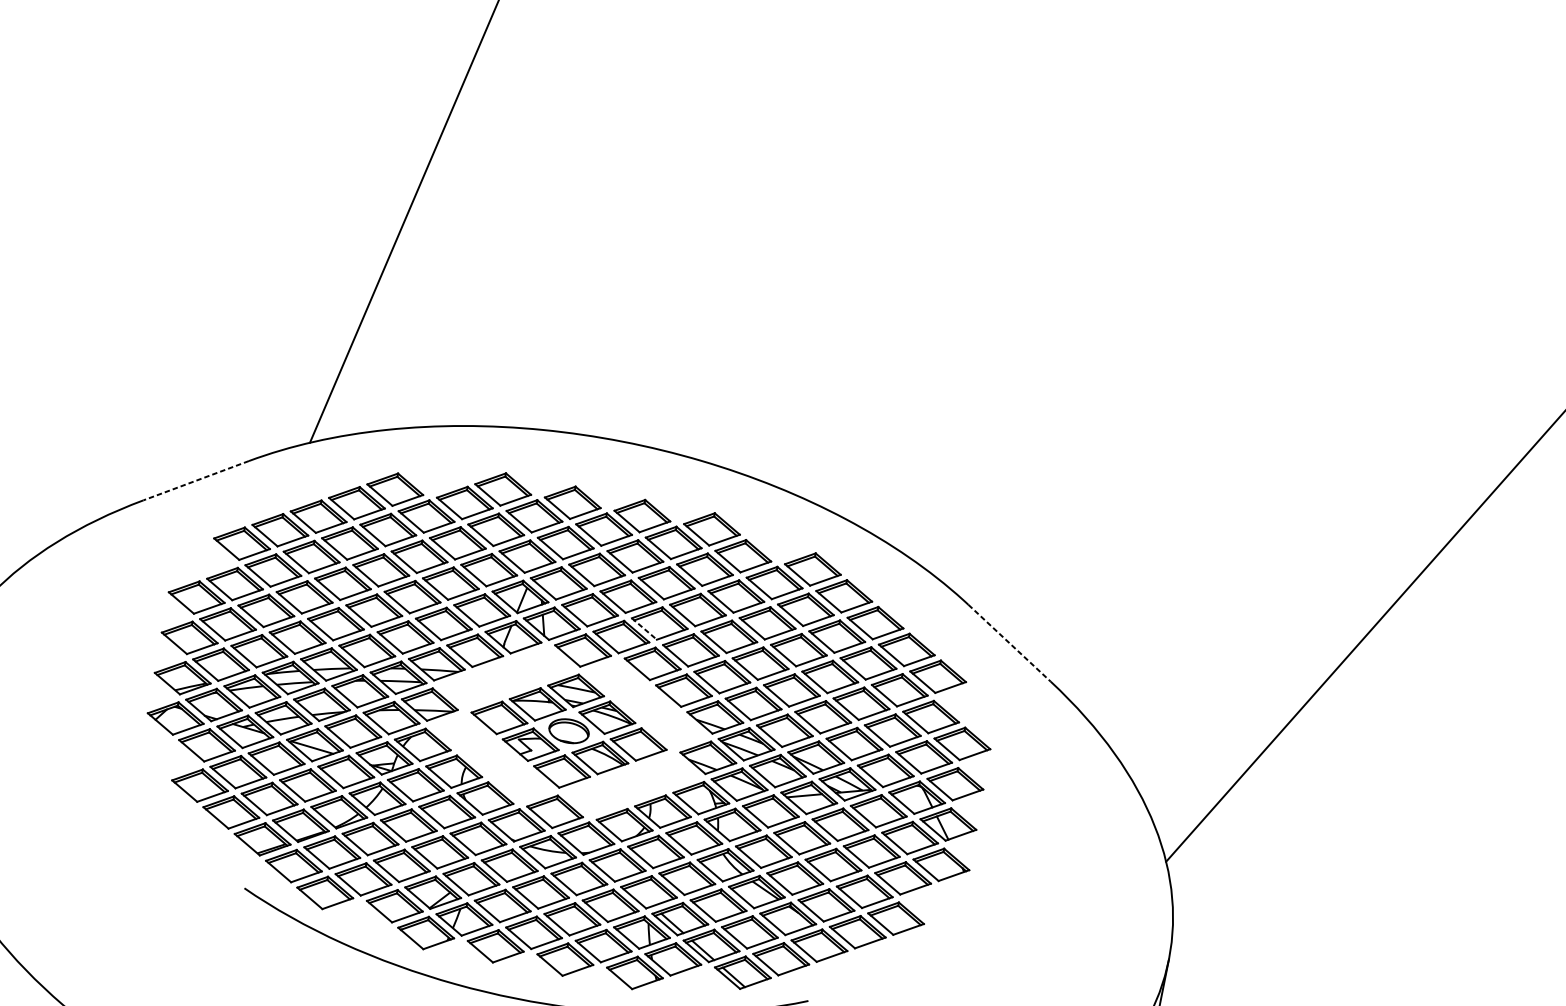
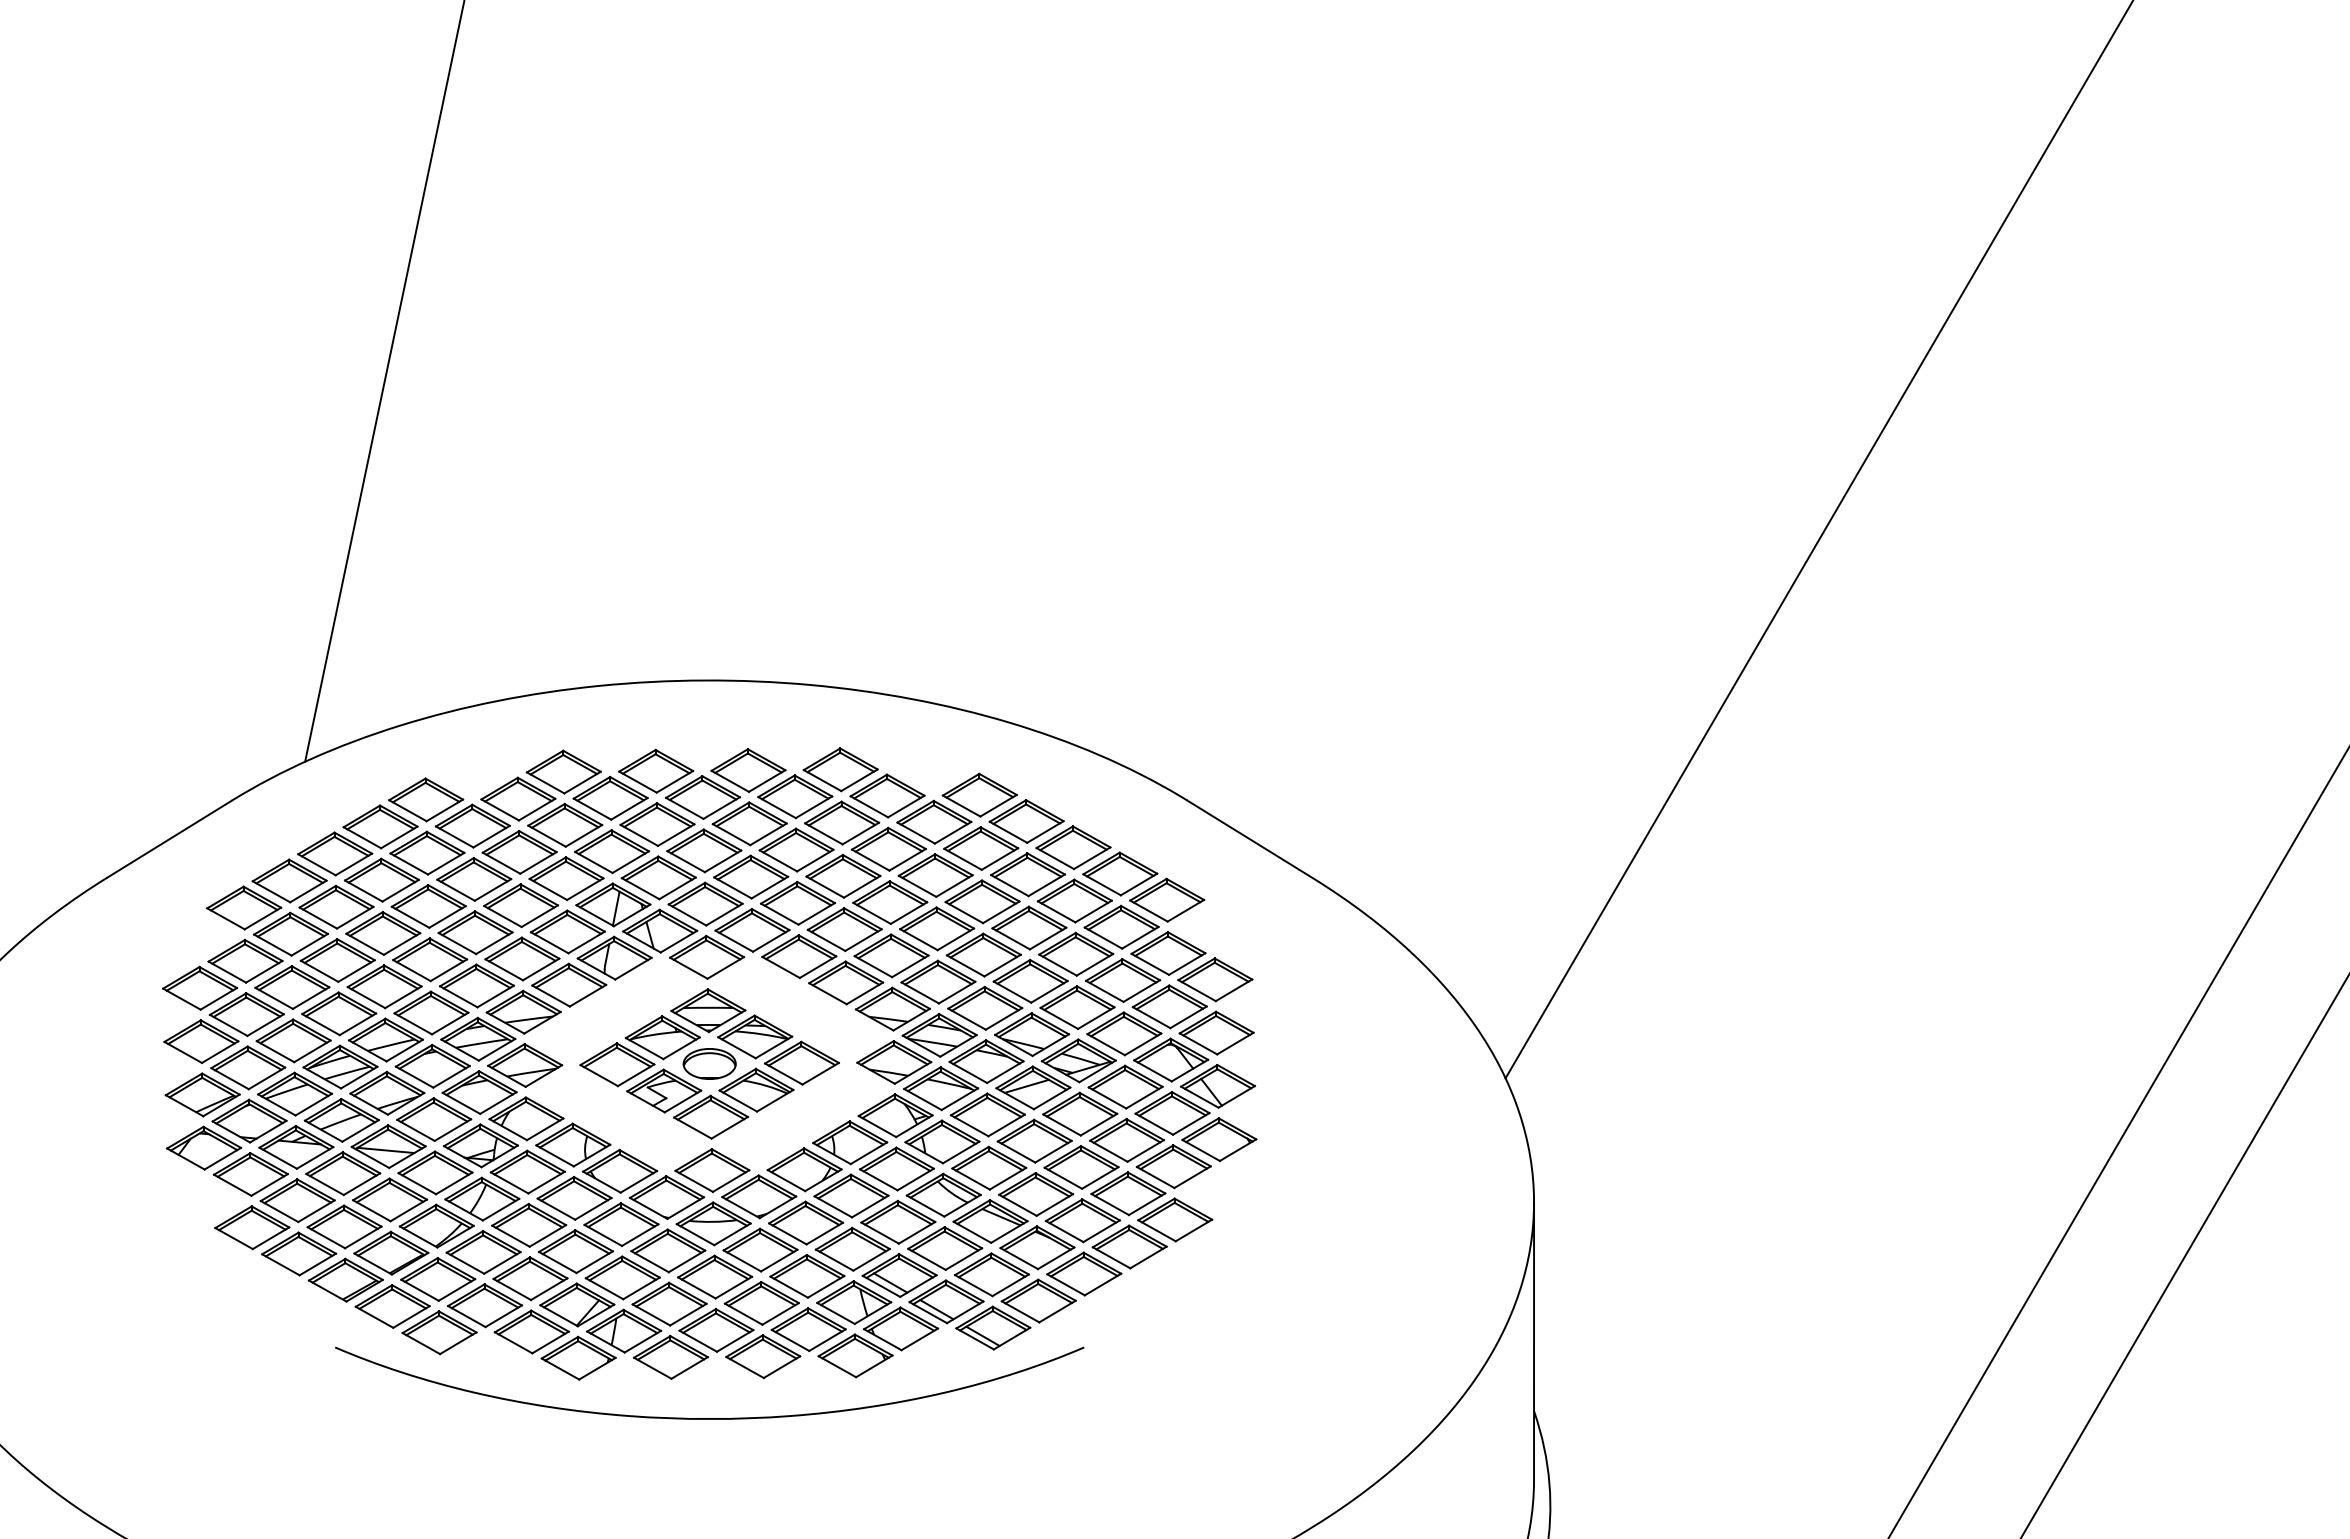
line: (196, 480) -> (169, 839), dashed -> solid
line: (644, 629) -> (780, 914), dashed -> solid
line: (1010, 643) -> (1250, 839), dashed -> solid

